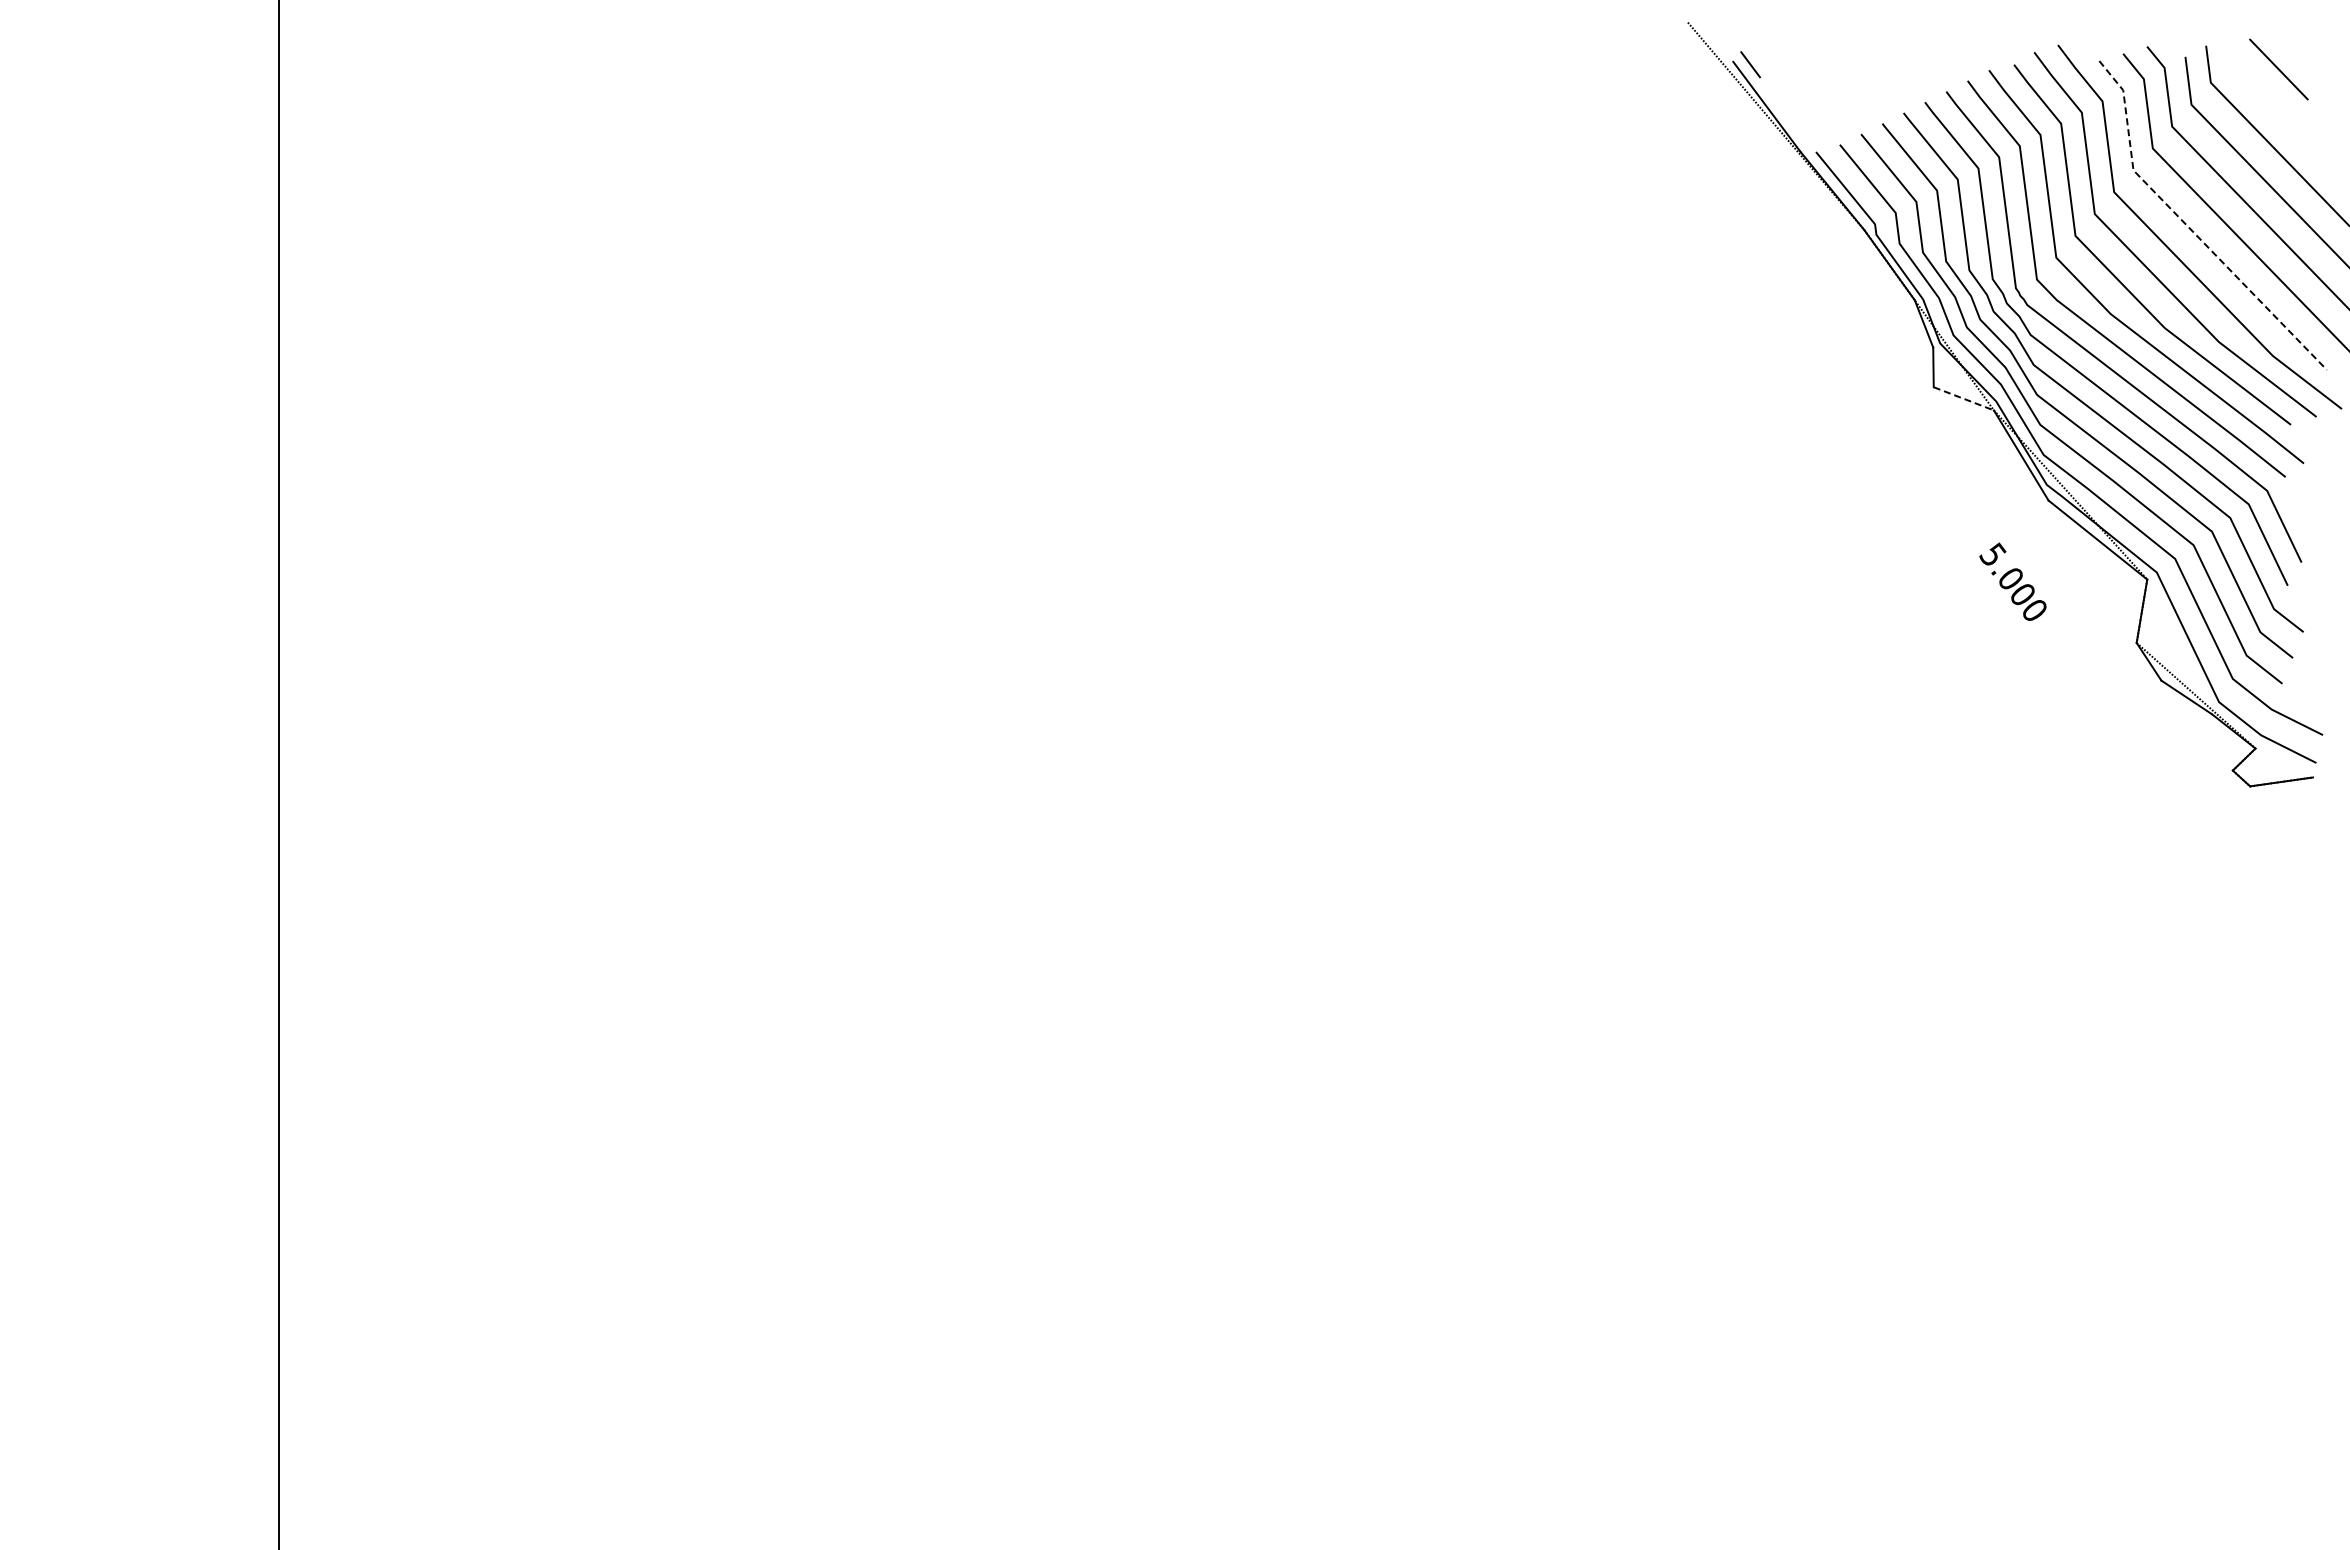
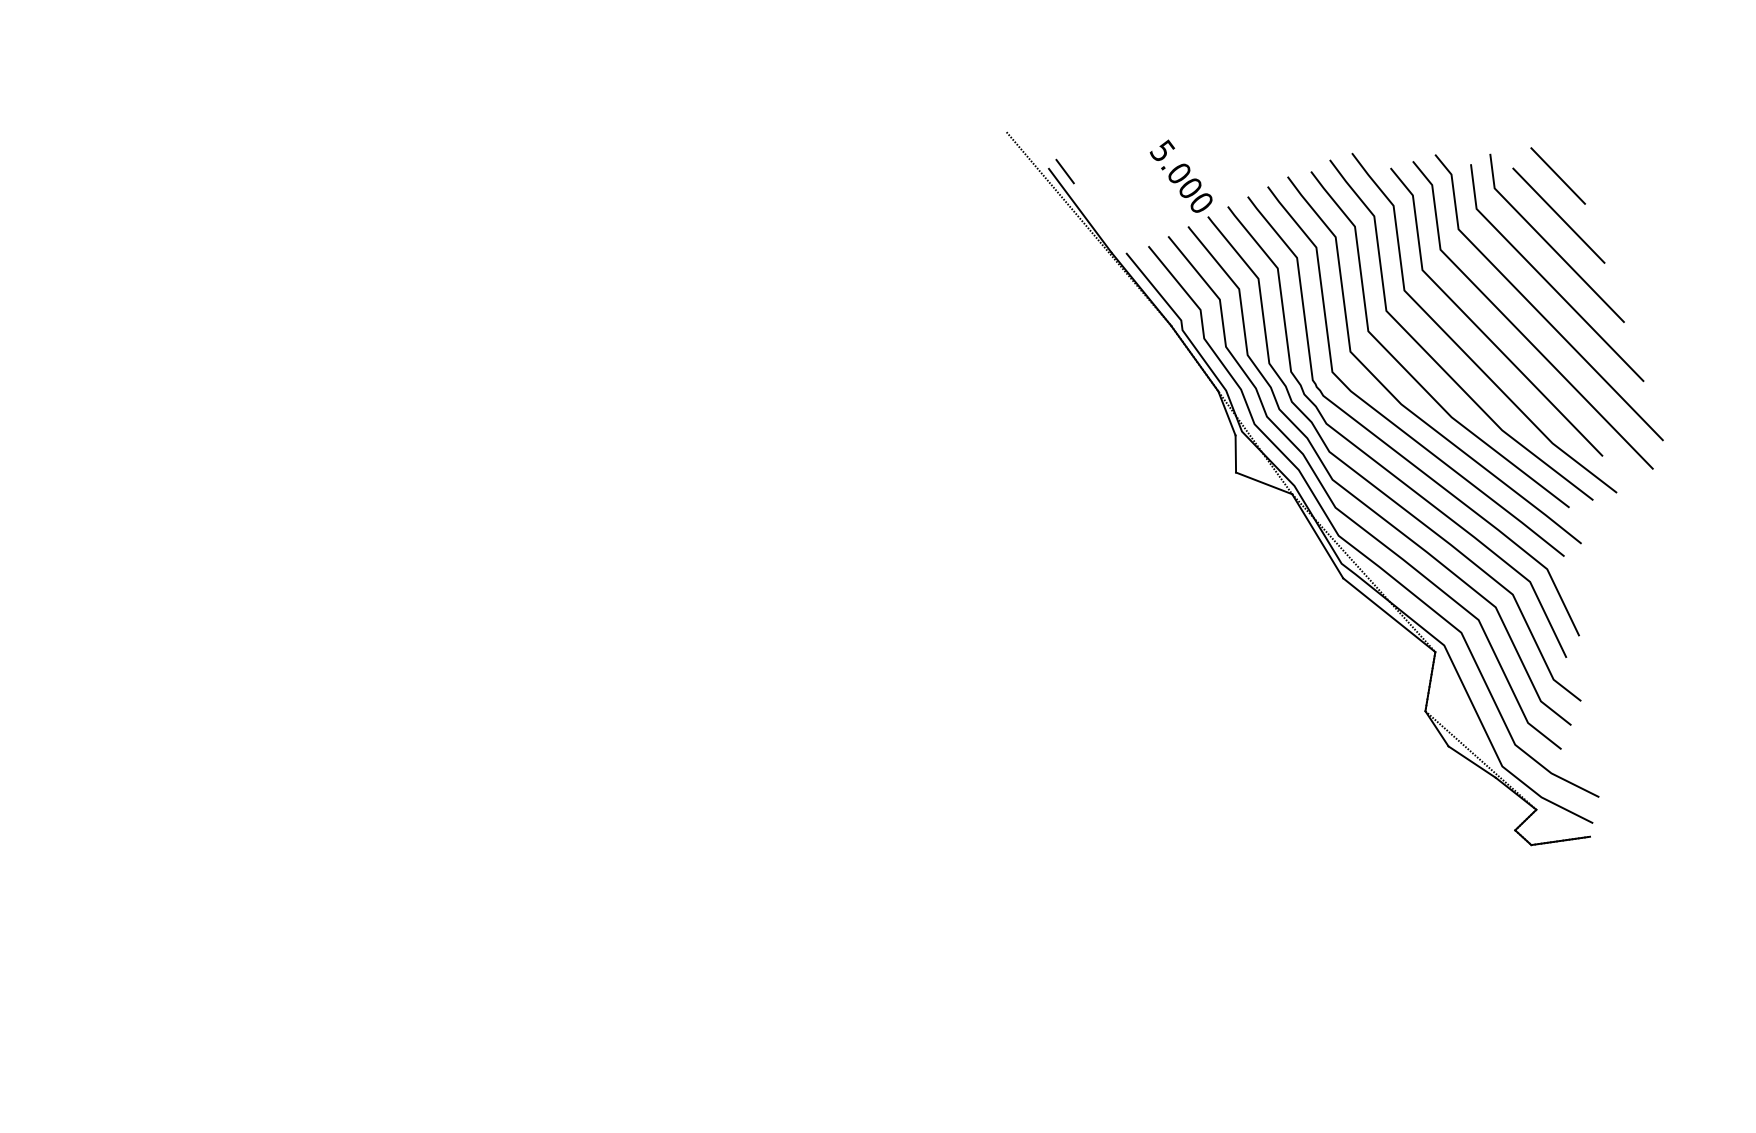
line: (2279, 111) -> (1558, 215), added
line: (2188, 227) -> (1473, 323), dashed -> solid
line: (1964, 399) -> (1264, 484), dashed -> solid
text: (2012, 581) -> (1180, 176), moved

